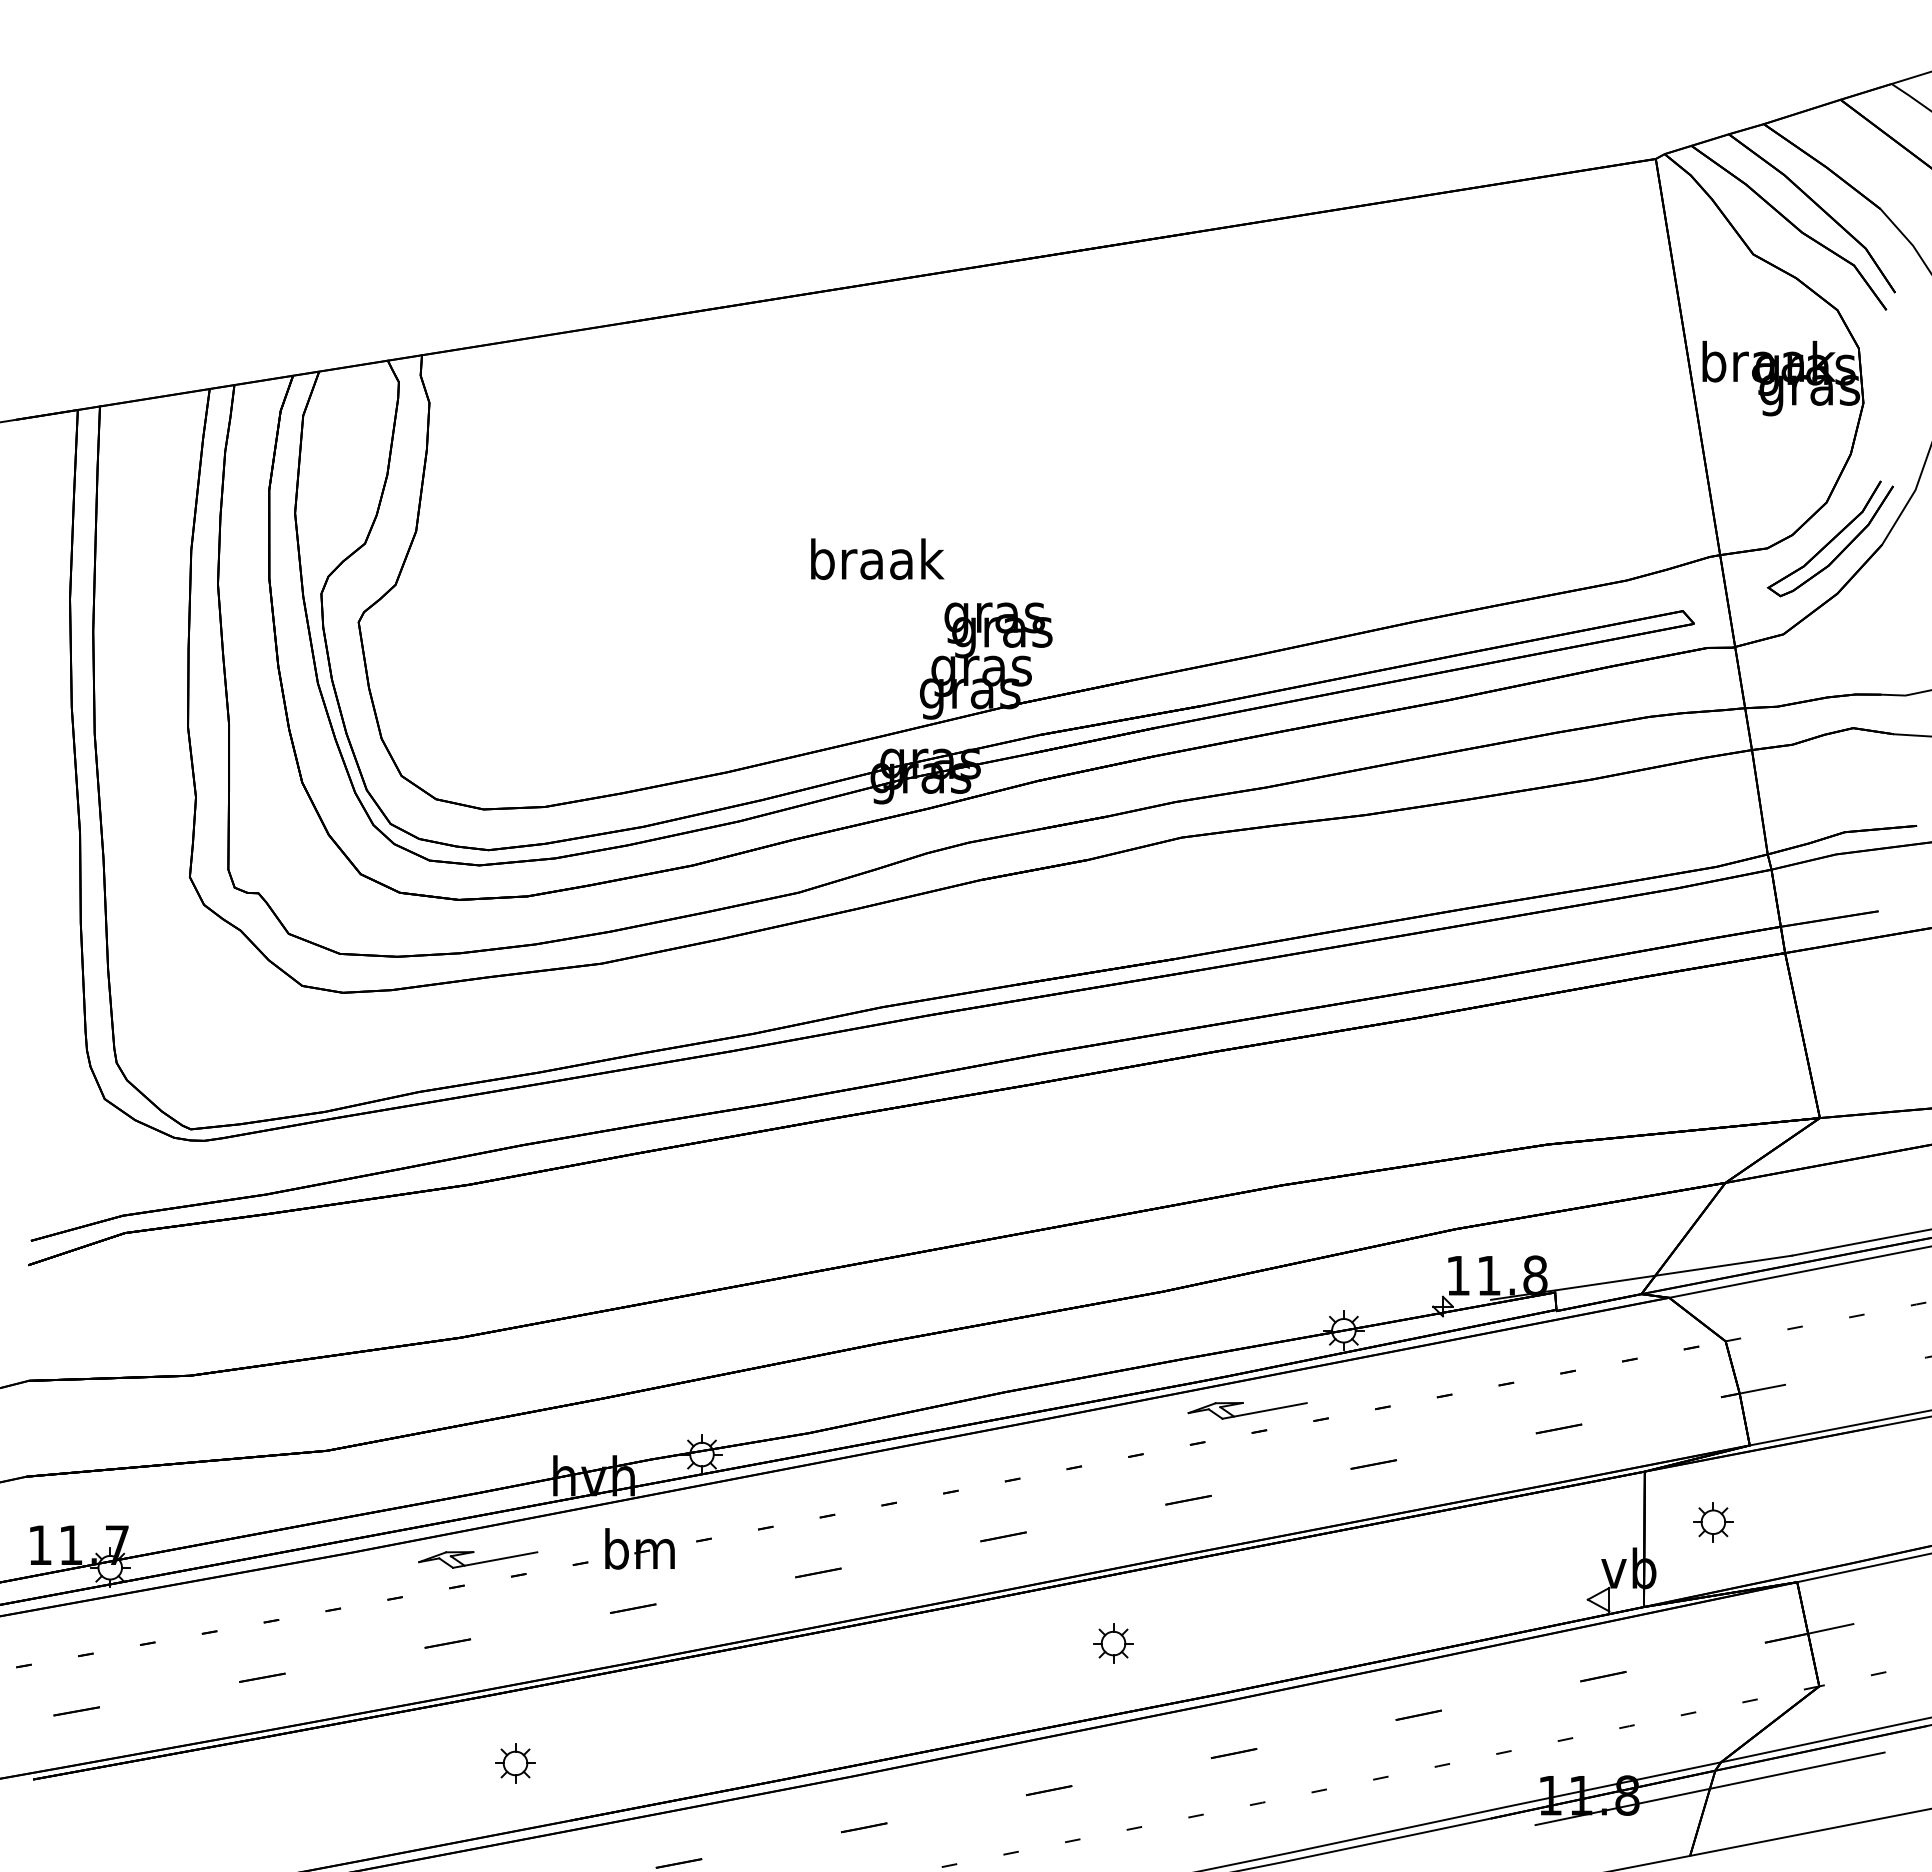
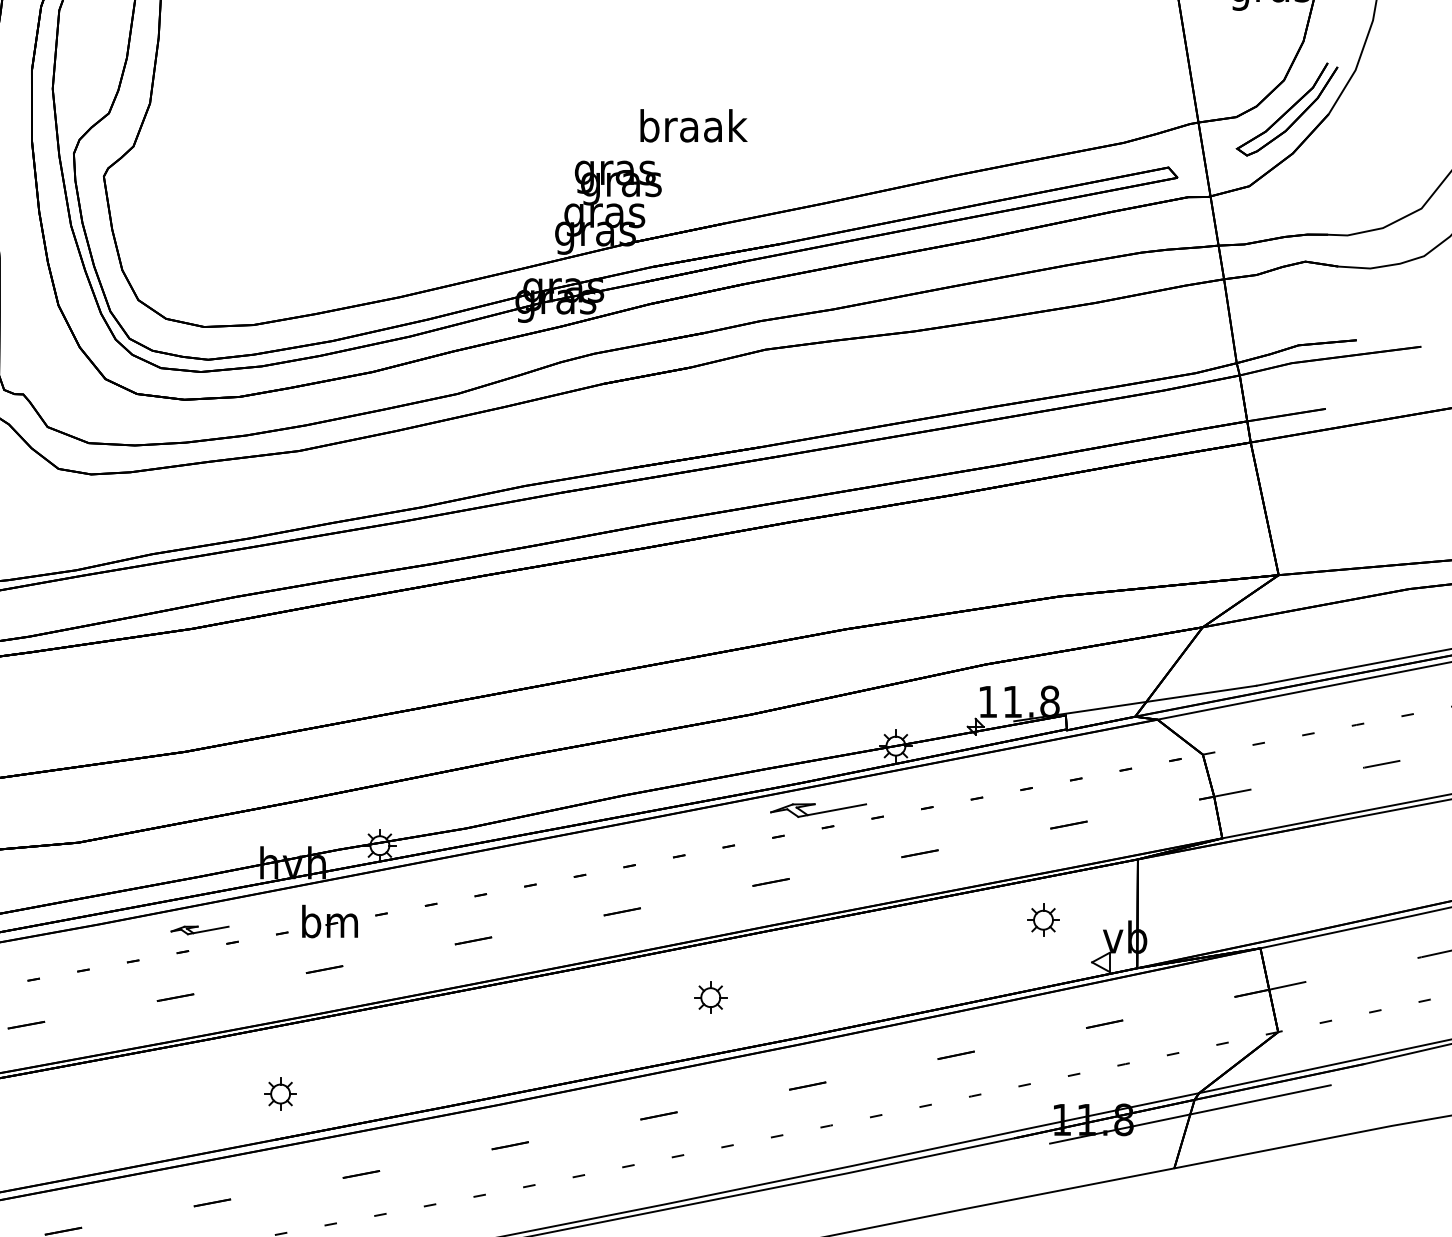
text: (877, 558) -> (693, 125), moved
part: (1713, 1522) -> (1043, 920), moved
part: (478, 1559) -> (200, 930), size x0.6
part: (515, 1763) -> (280, 1094), moved

